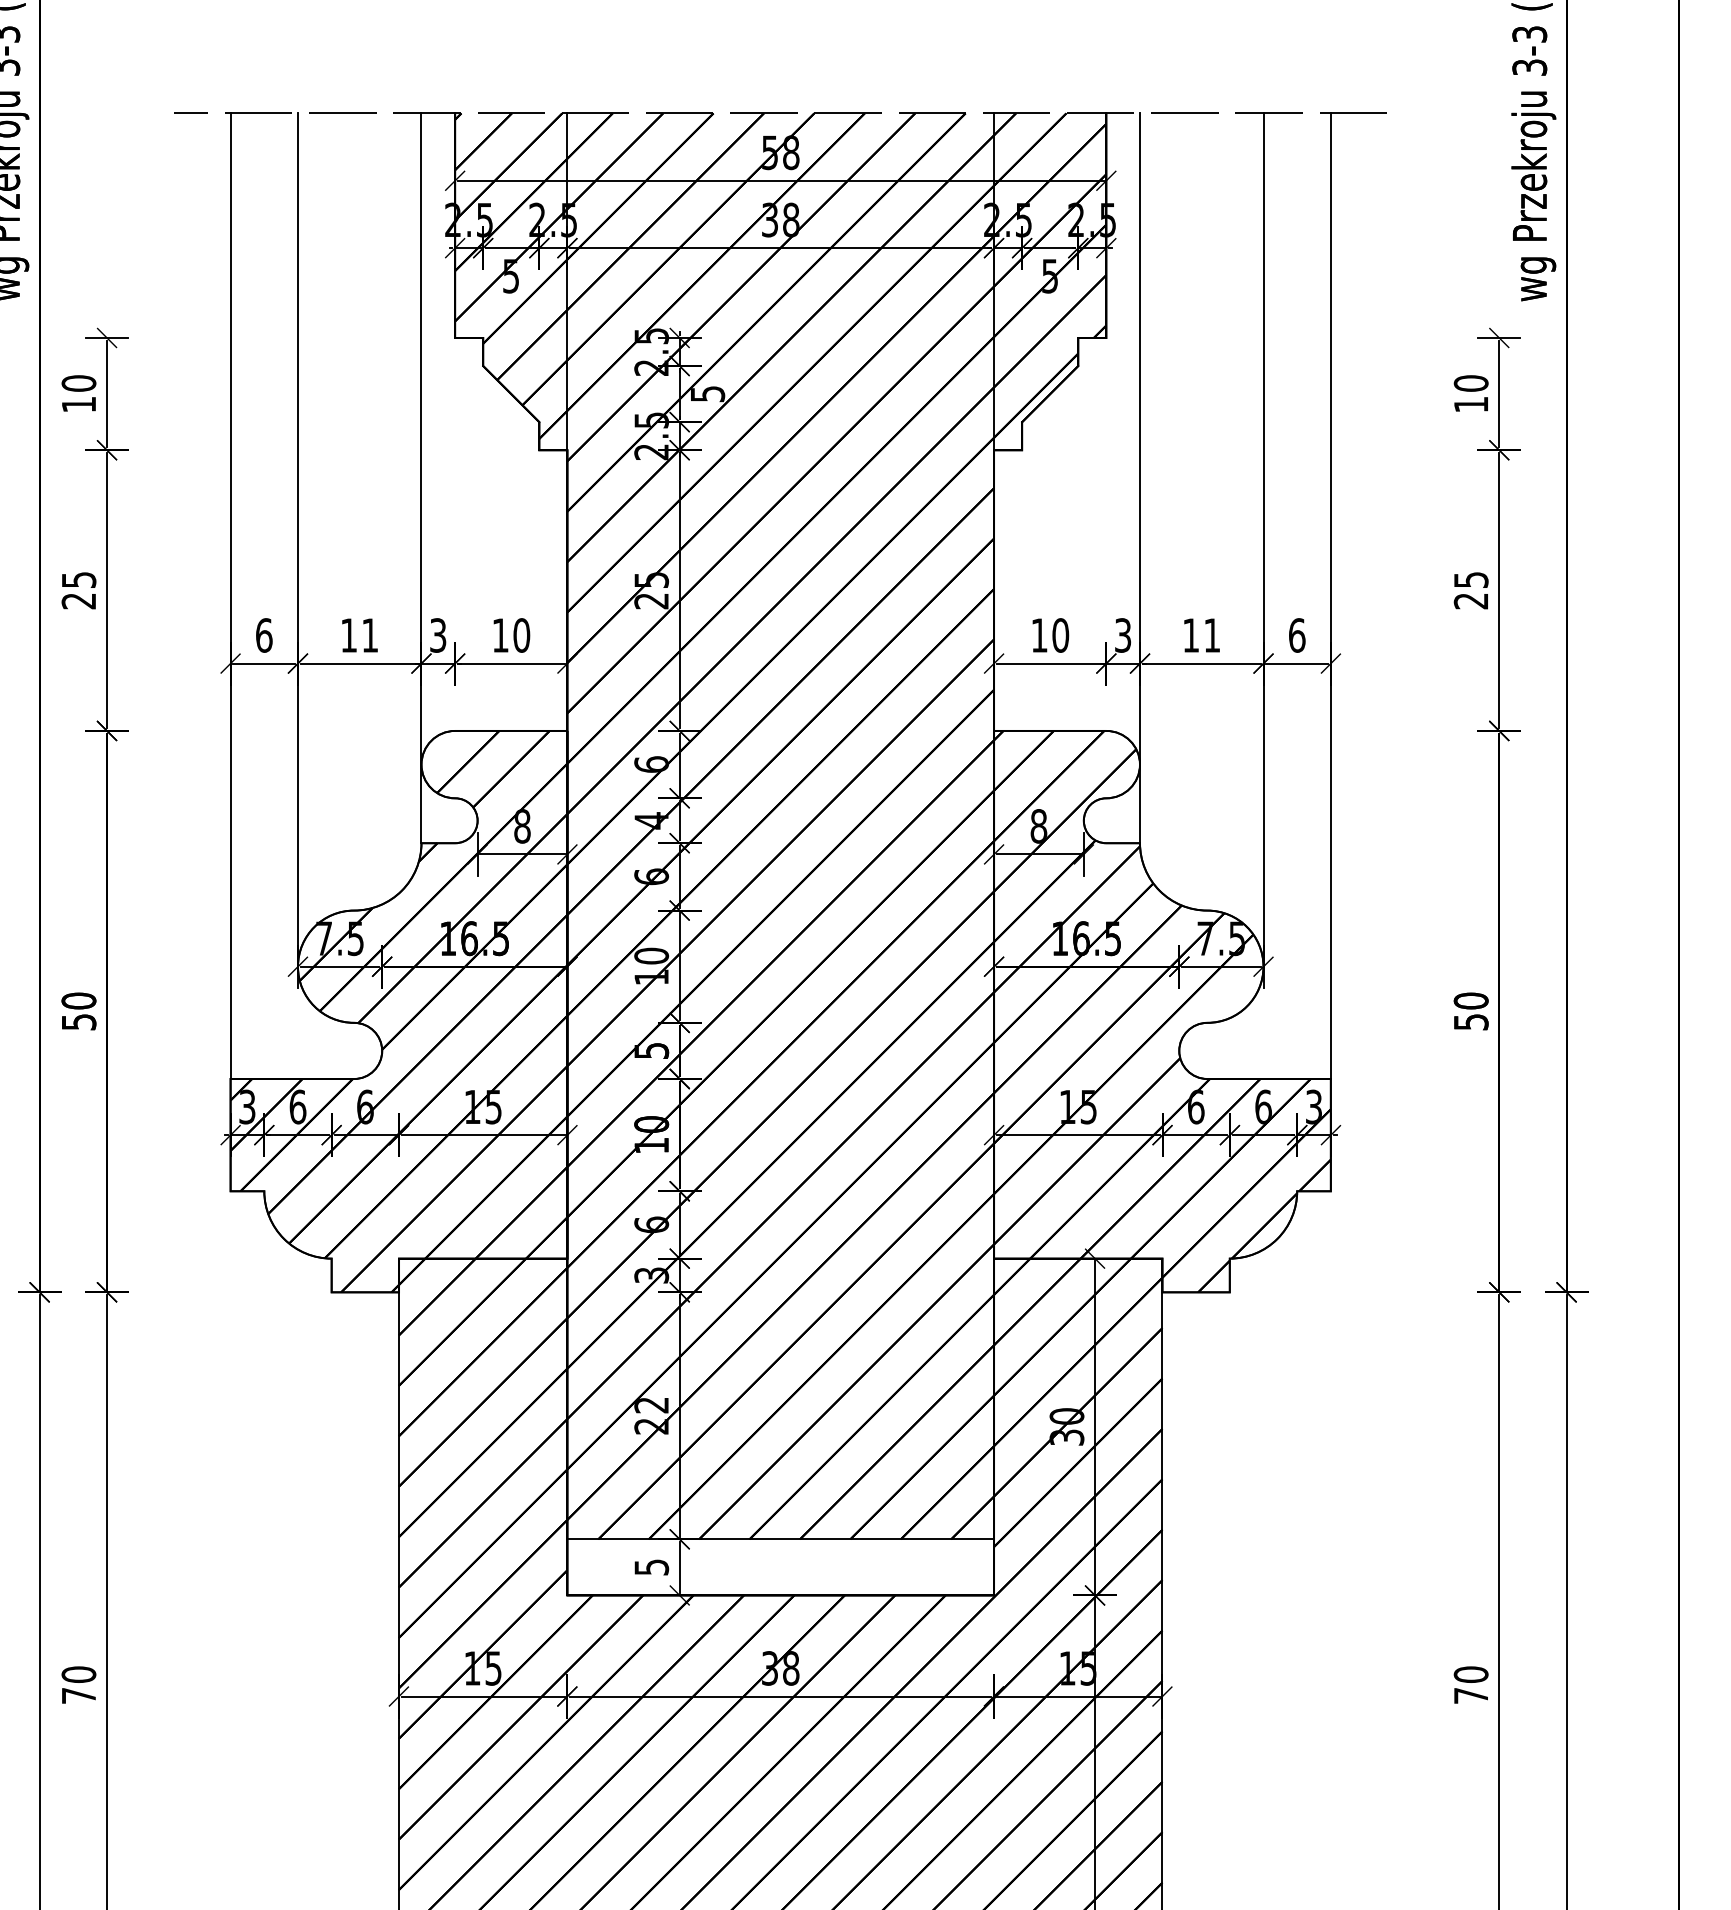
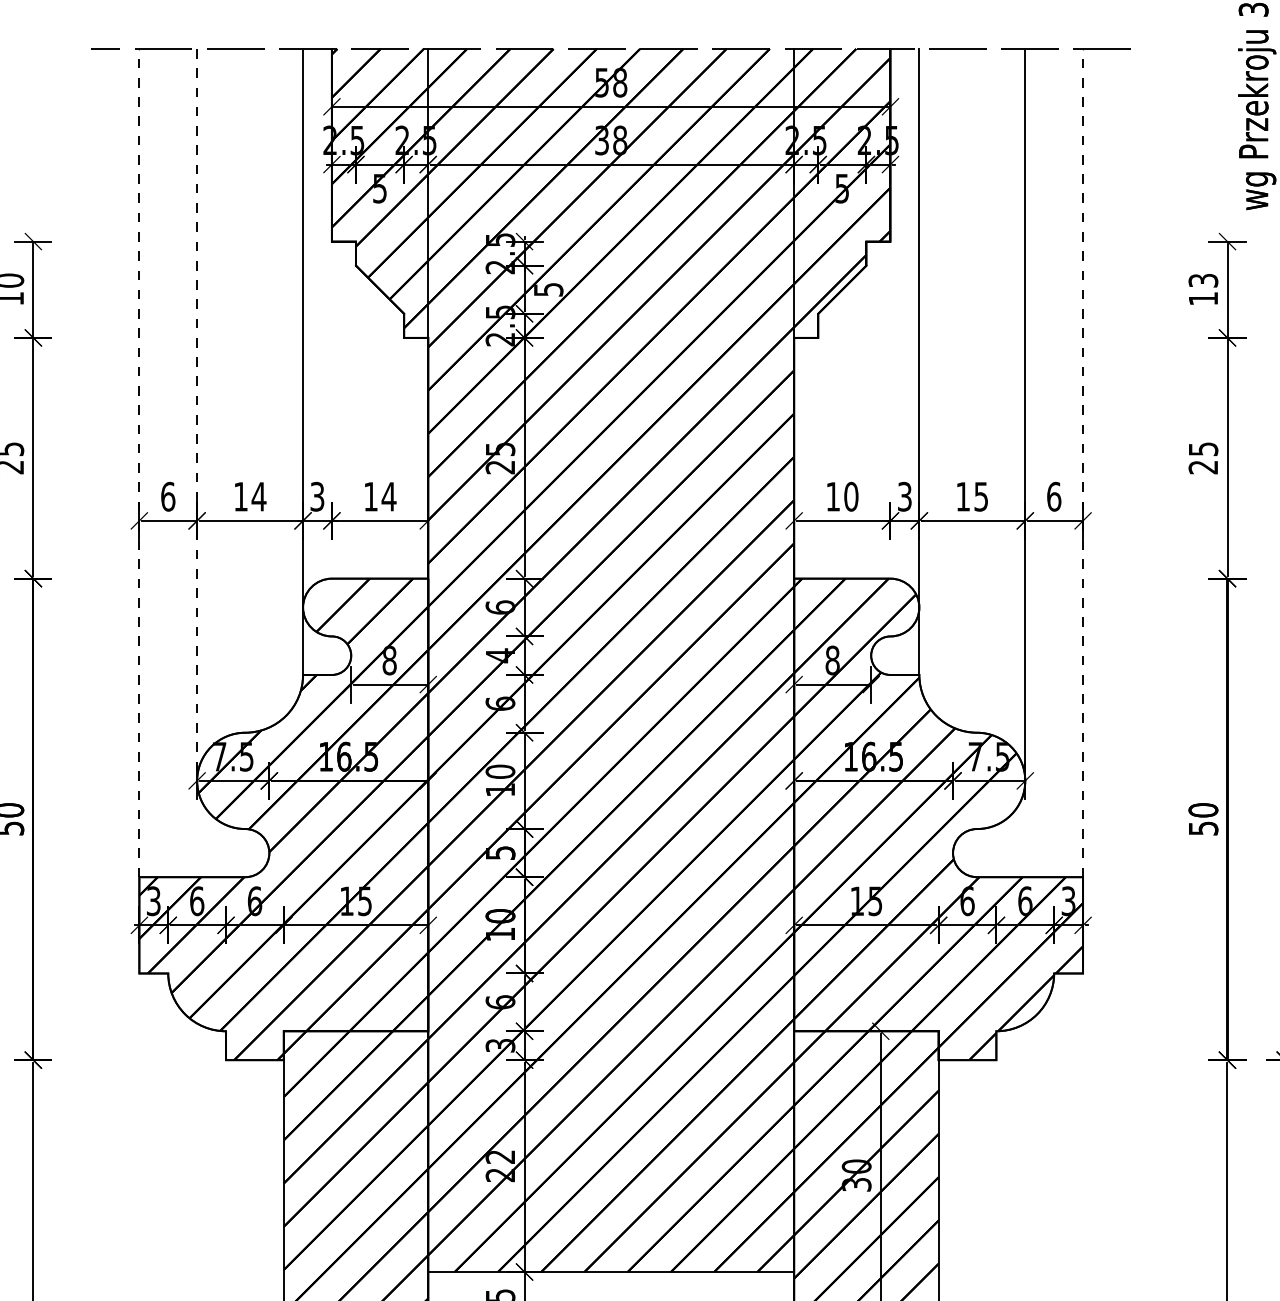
text: (1470, 383) -> (1202, 280), 10 -> 13
line: (297, 540) -> (196, 415), solid -> dashed
line: (230, 596) -> (139, 463), solid -> dashed
line: (1330, 596) -> (1082, 463), solid -> dashed
text: (369, 635) -> (258, 496), 11 -> 14
text: (521, 635) -> (388, 496), 10 -> 14
text: (1211, 635) -> (980, 496), 11 -> 15

